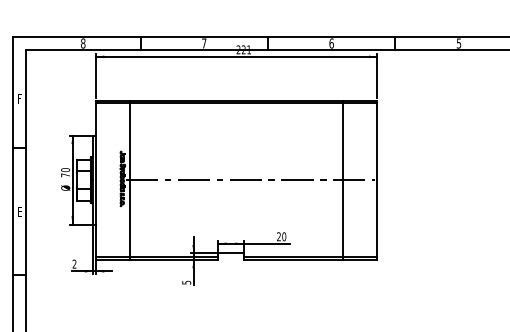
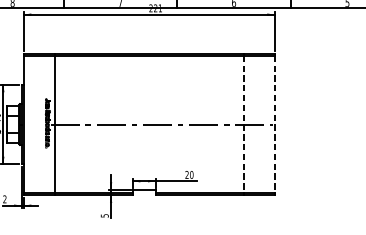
line: (342, 180) -> (243, 124), solid -> dashed
line: (377, 180) -> (274, 124), solid -> dashed

